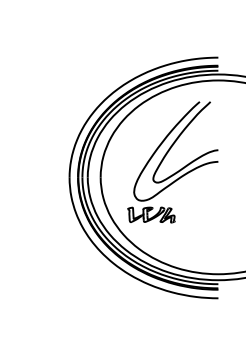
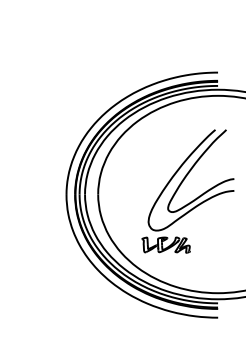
part: (165, 157) -> (180, 186), moved

